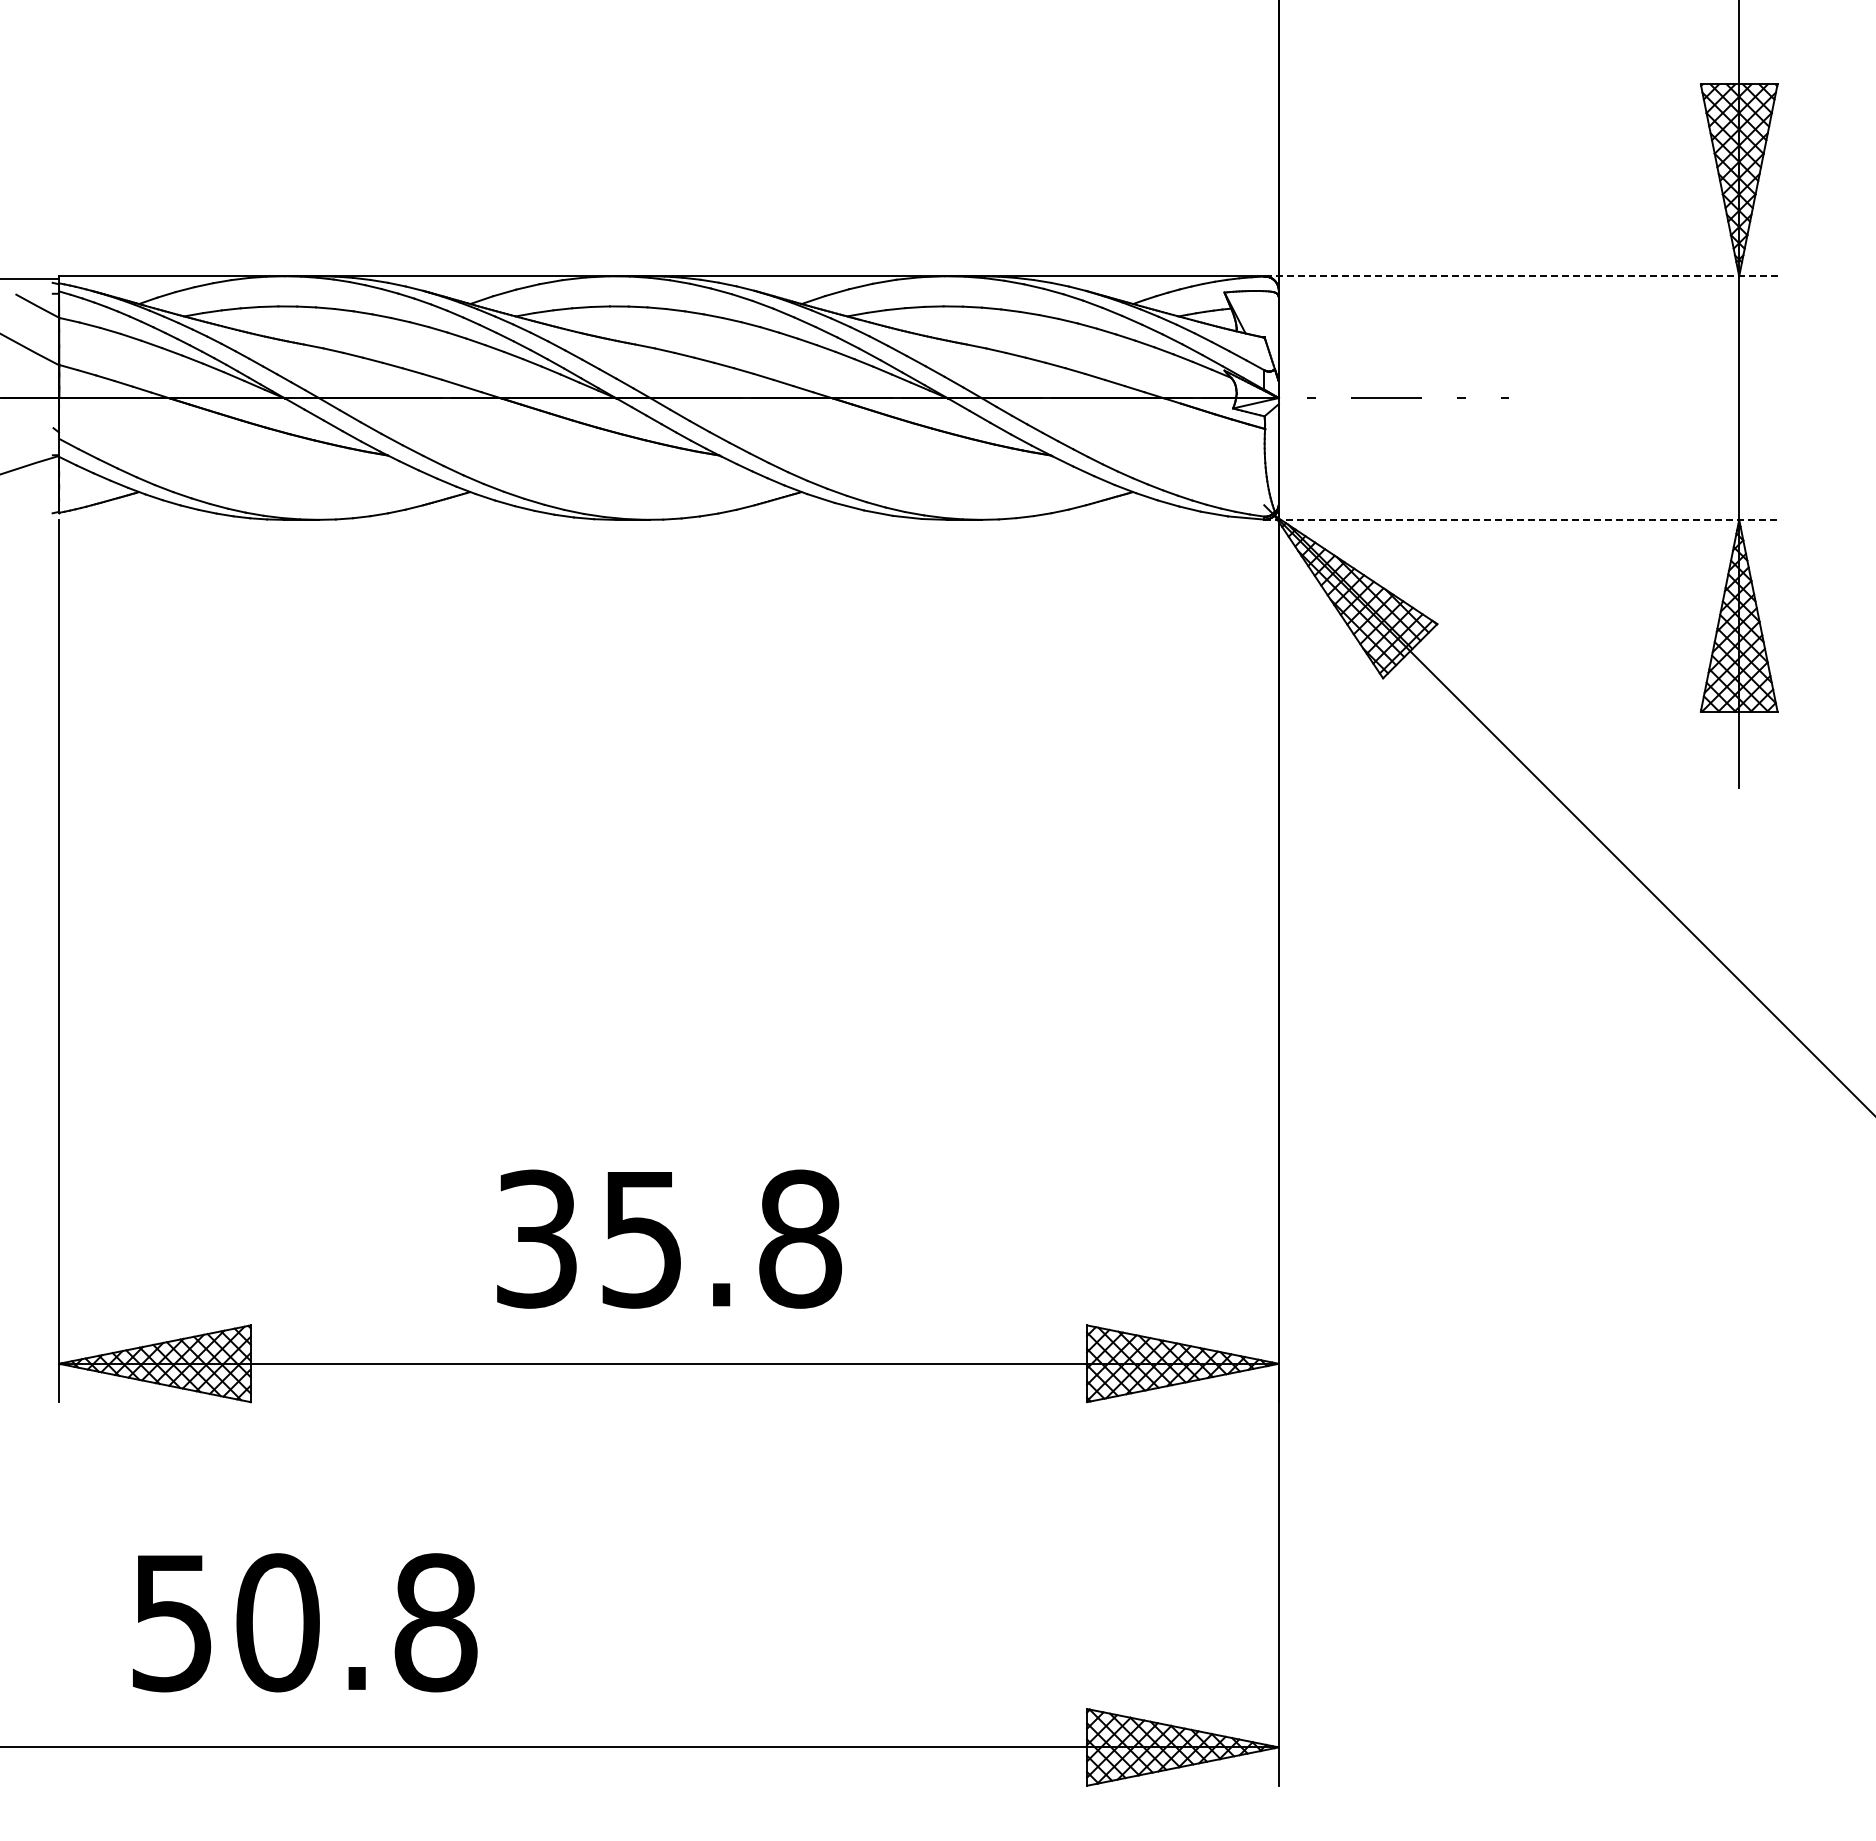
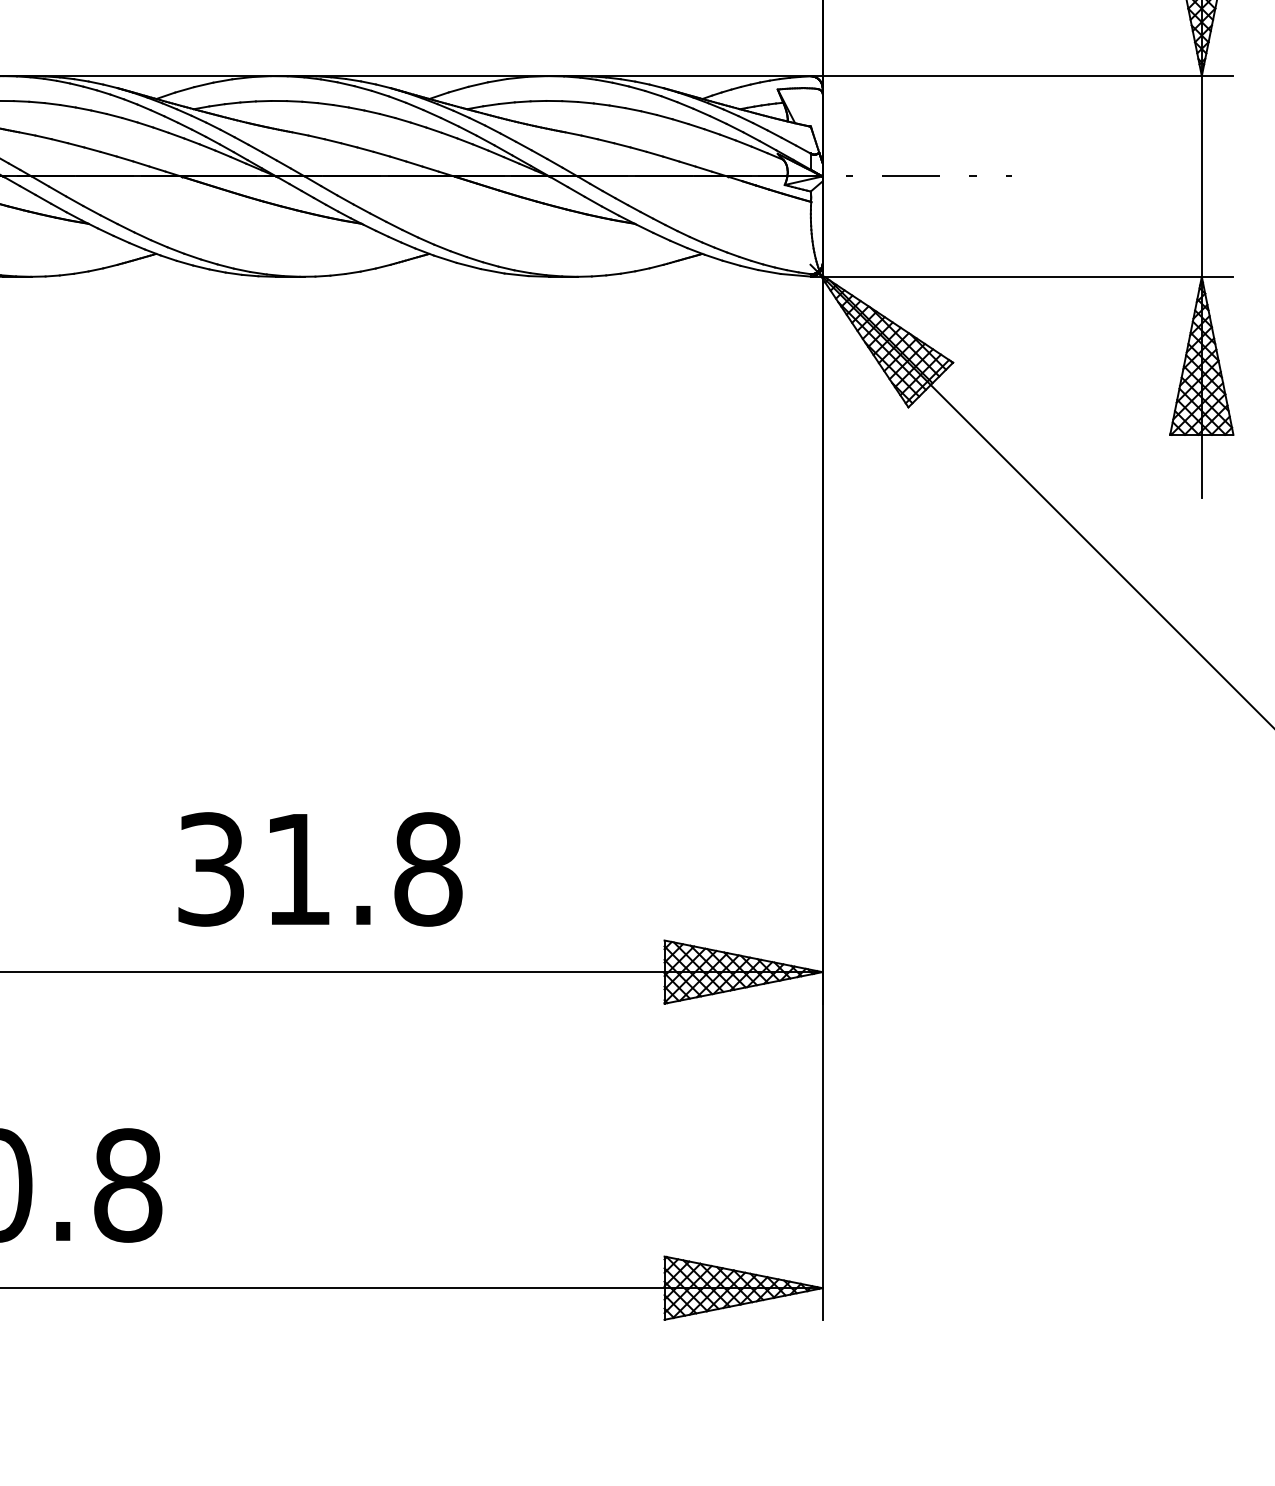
line: (1520, 276) -> (1021, 76), dashed -> solid
line: (1520, 519) -> (1021, 276), dashed -> solid
text: (641, 1240) -> (297, 870), 35.8 -> 31.8

